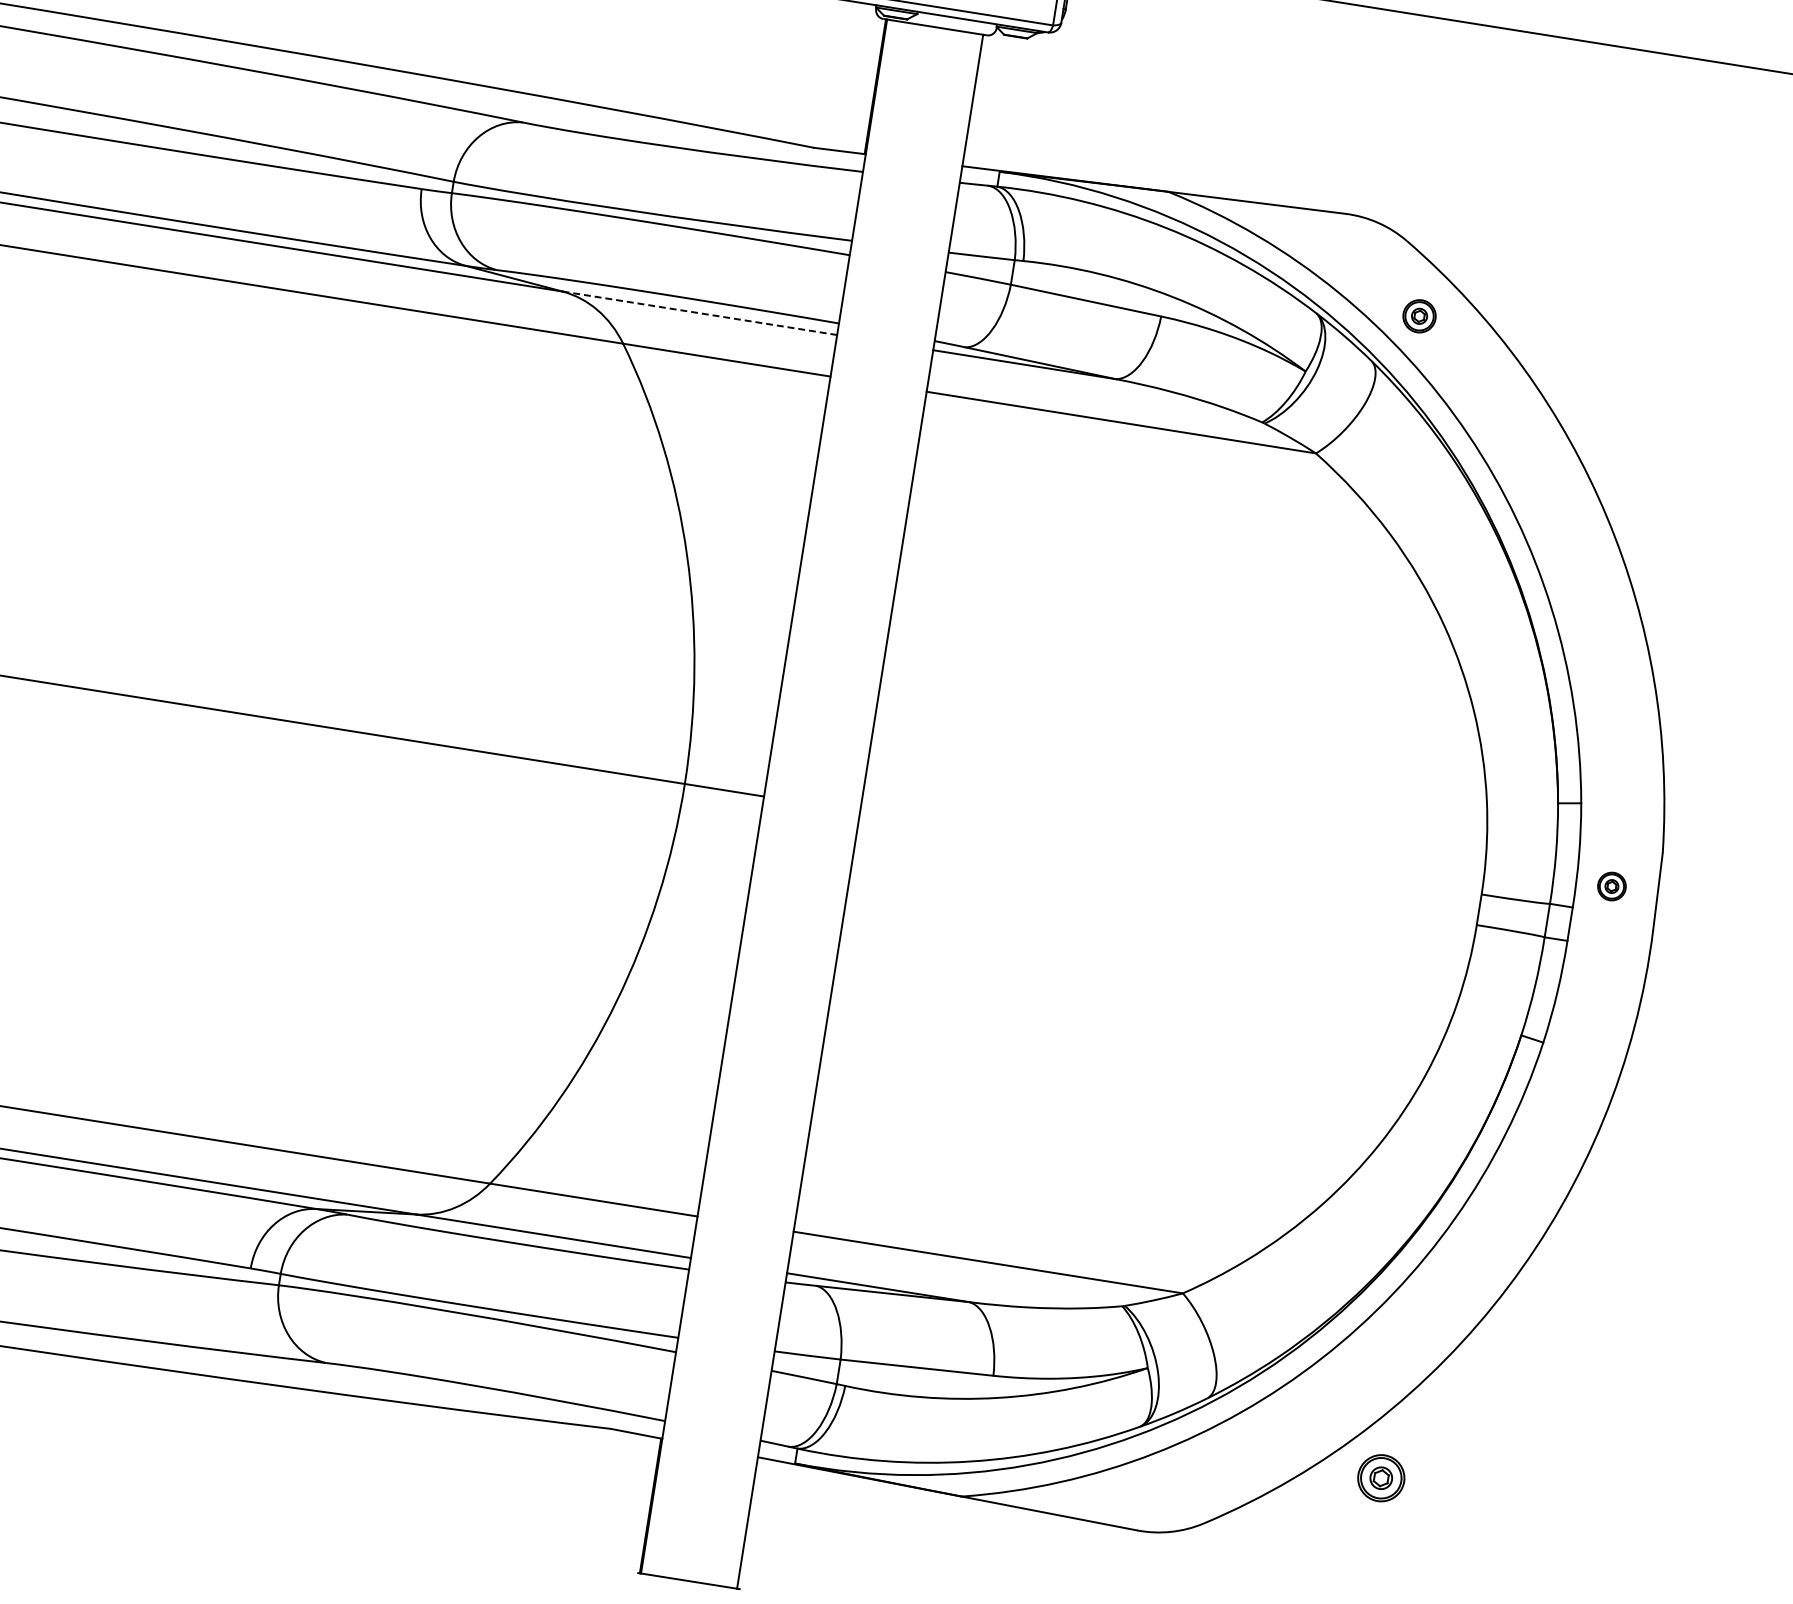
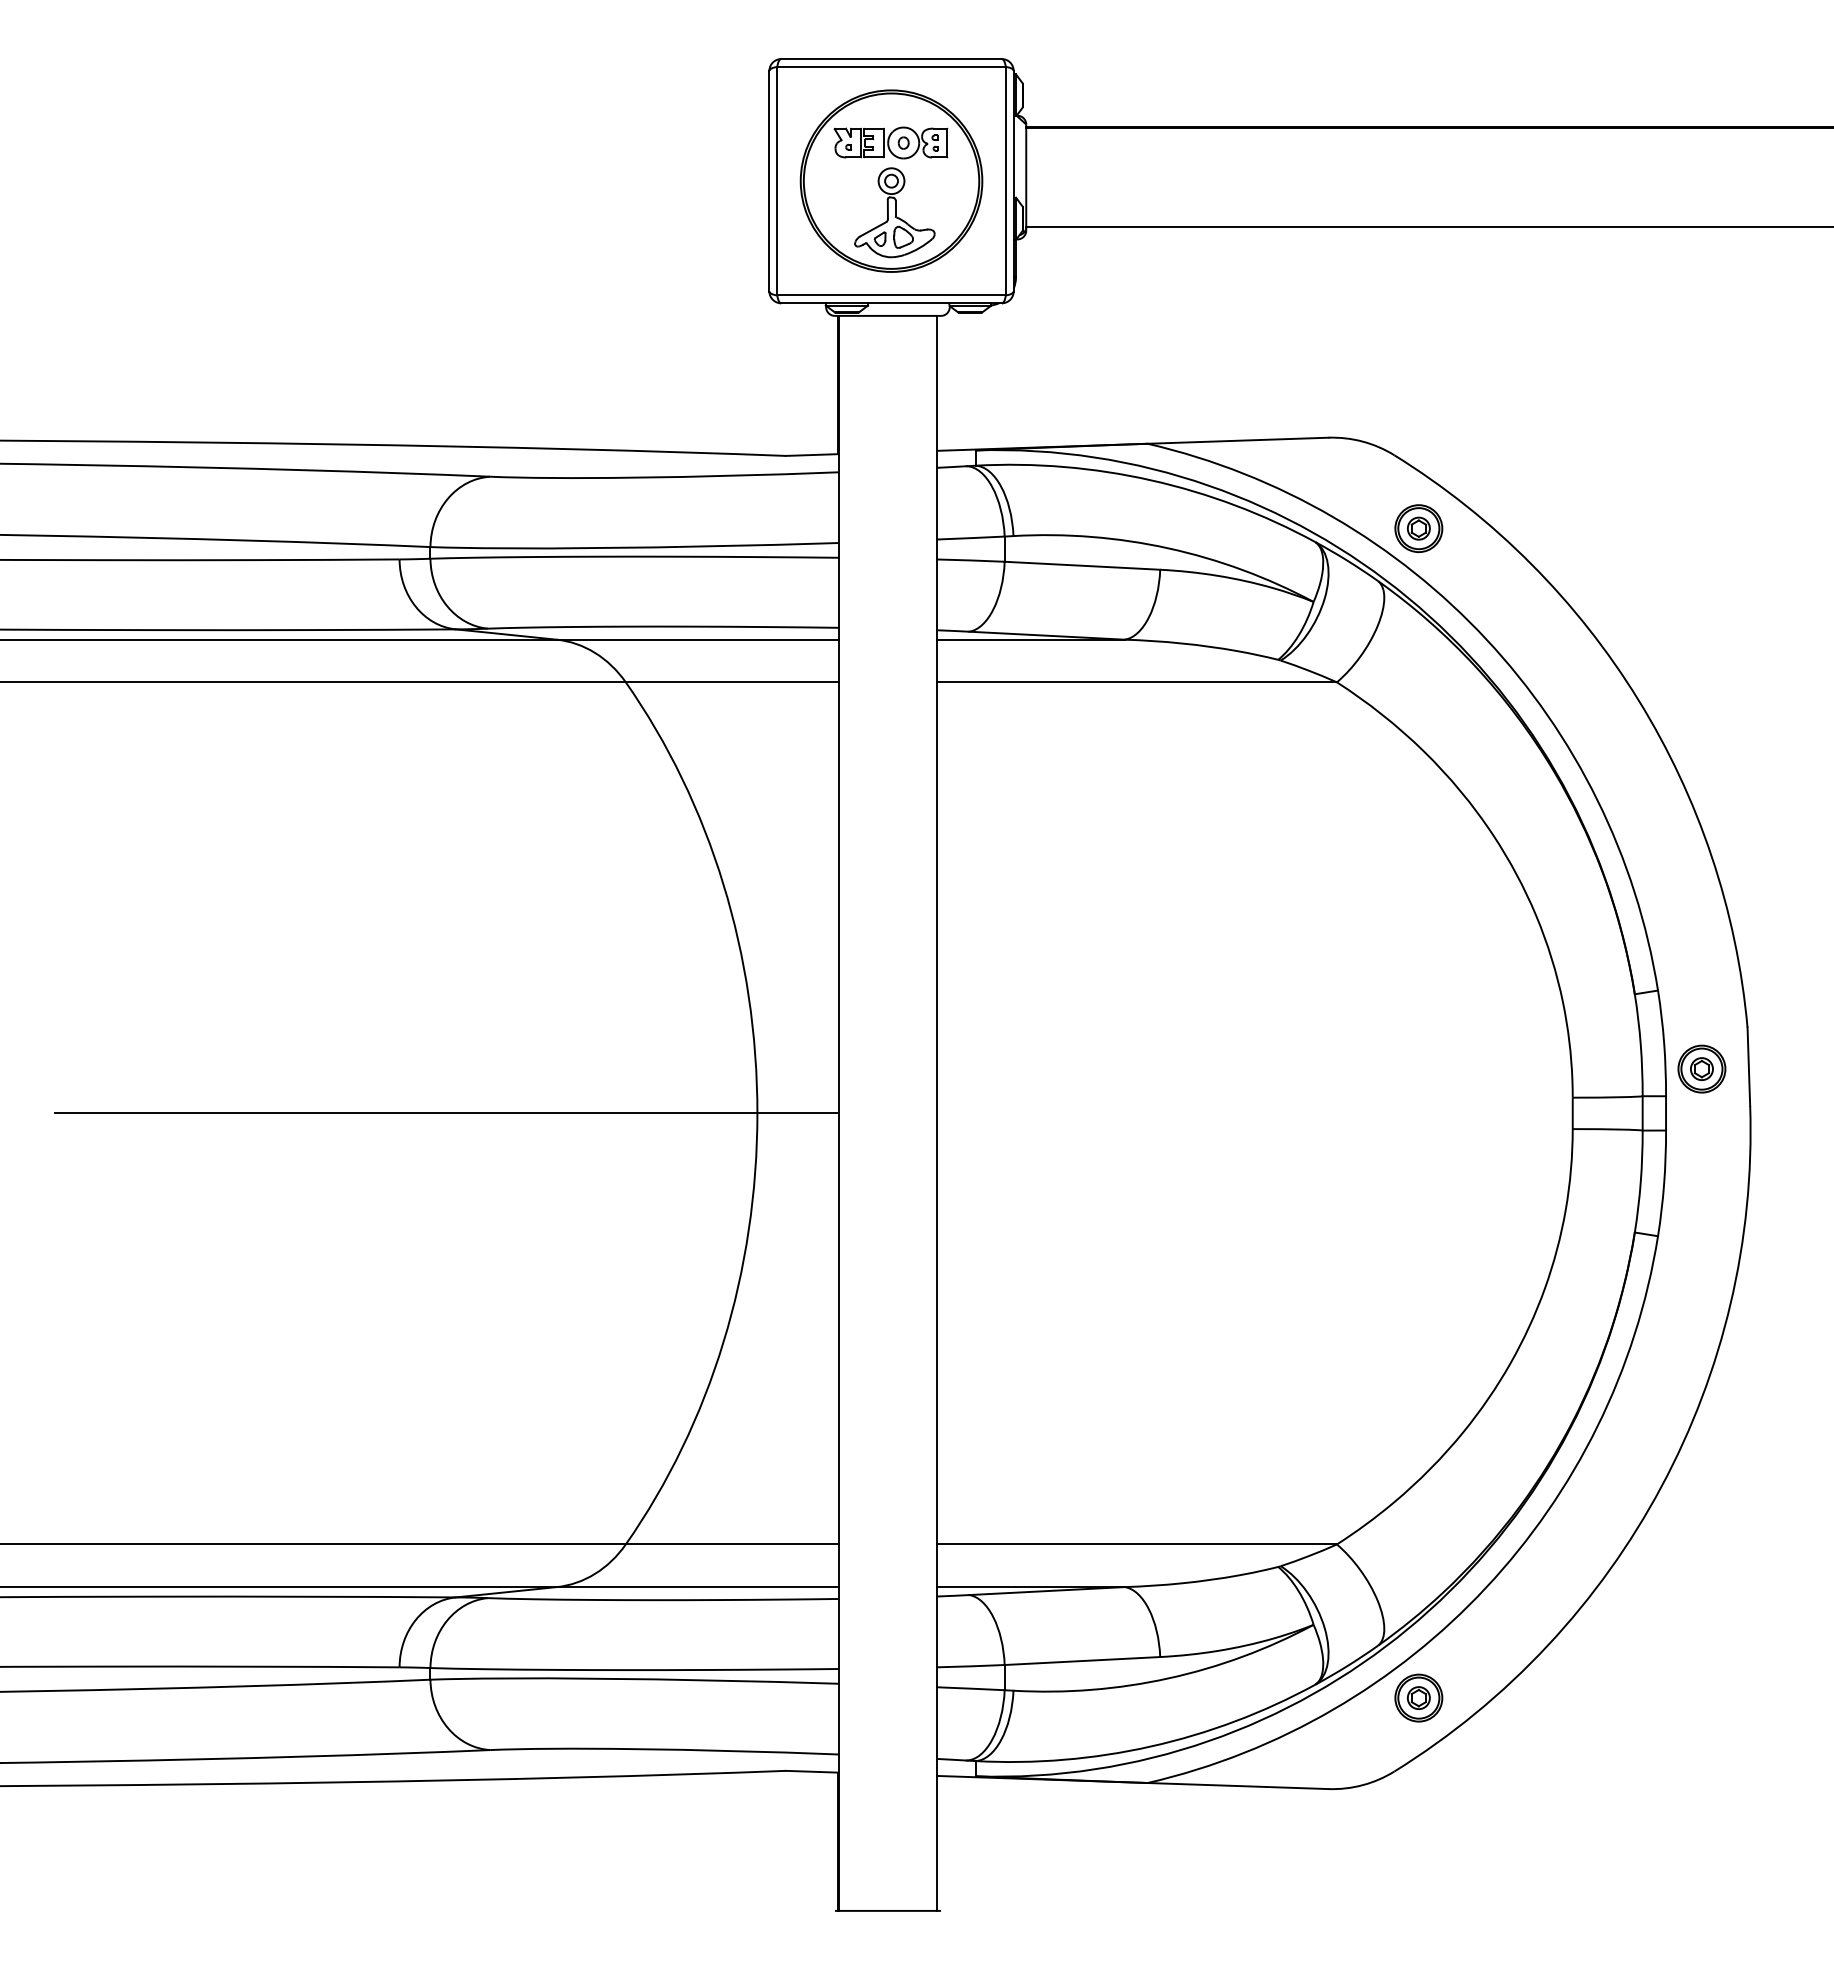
line: (699, 313) -> (697, 639), dashed -> solid
part: (1419, 316) -> (1418, 528), size x1.43
part: (1611, 885) -> (1701, 1068), size x1.67
part: (1381, 1477) -> (1418, 1697), moved

